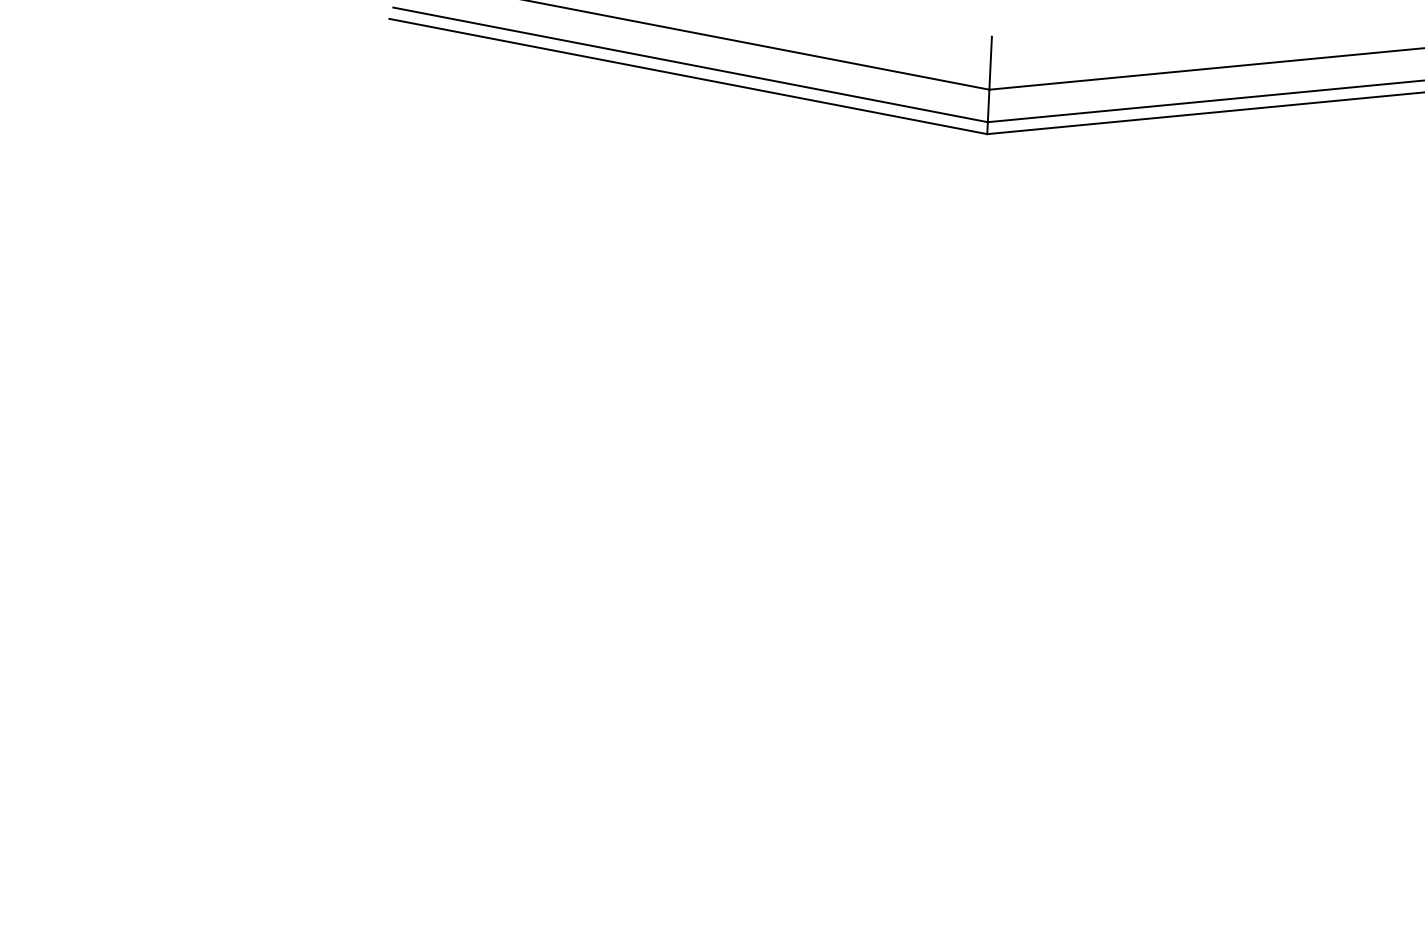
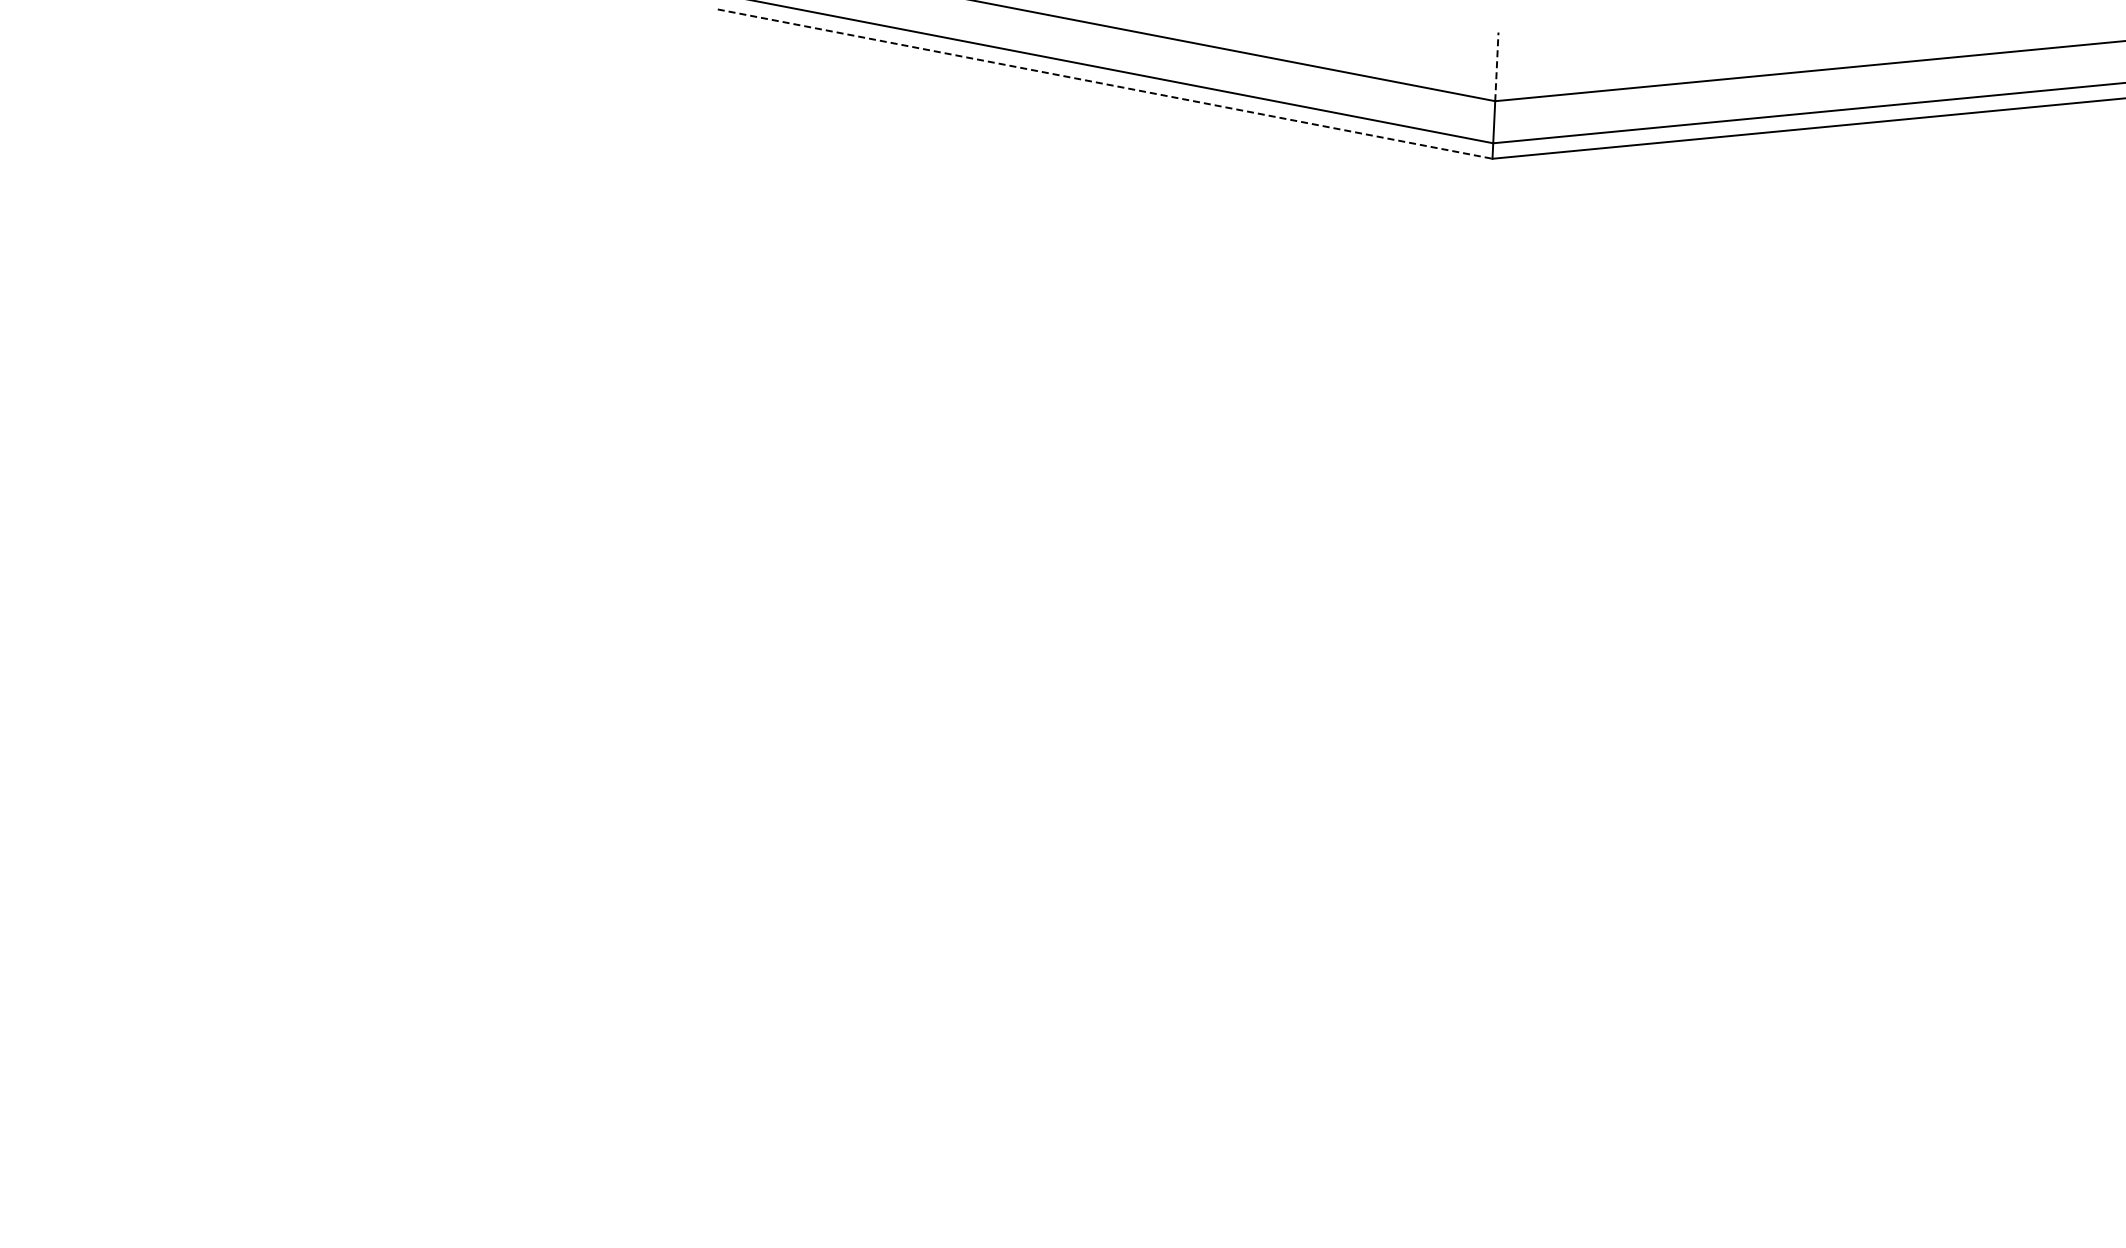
line: (990, 62) -> (1496, 66), solid -> dashed
line: (688, 76) -> (1105, 84), solid -> dashed

